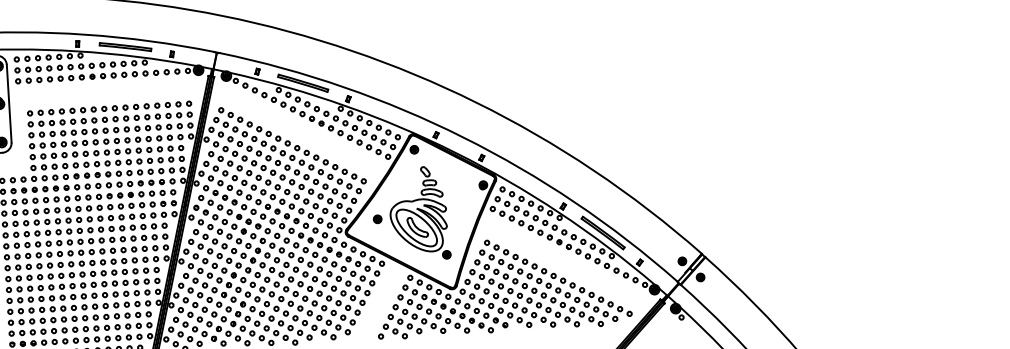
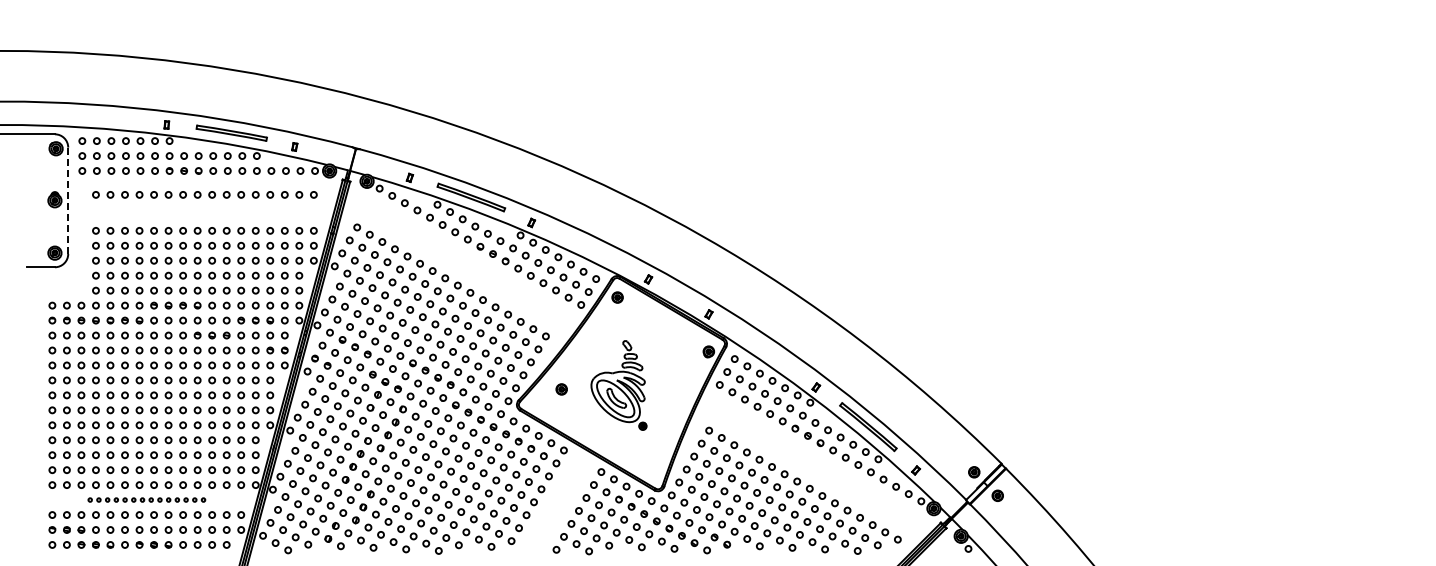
line: (9, 104) -> (68, 201), solid -> dashed
part: (109, 108) -> (204, 194), moved
part: (418, 213) -> (618, 385), size x0.7
part: (79, 318) -> (146, 499), size x0.6

